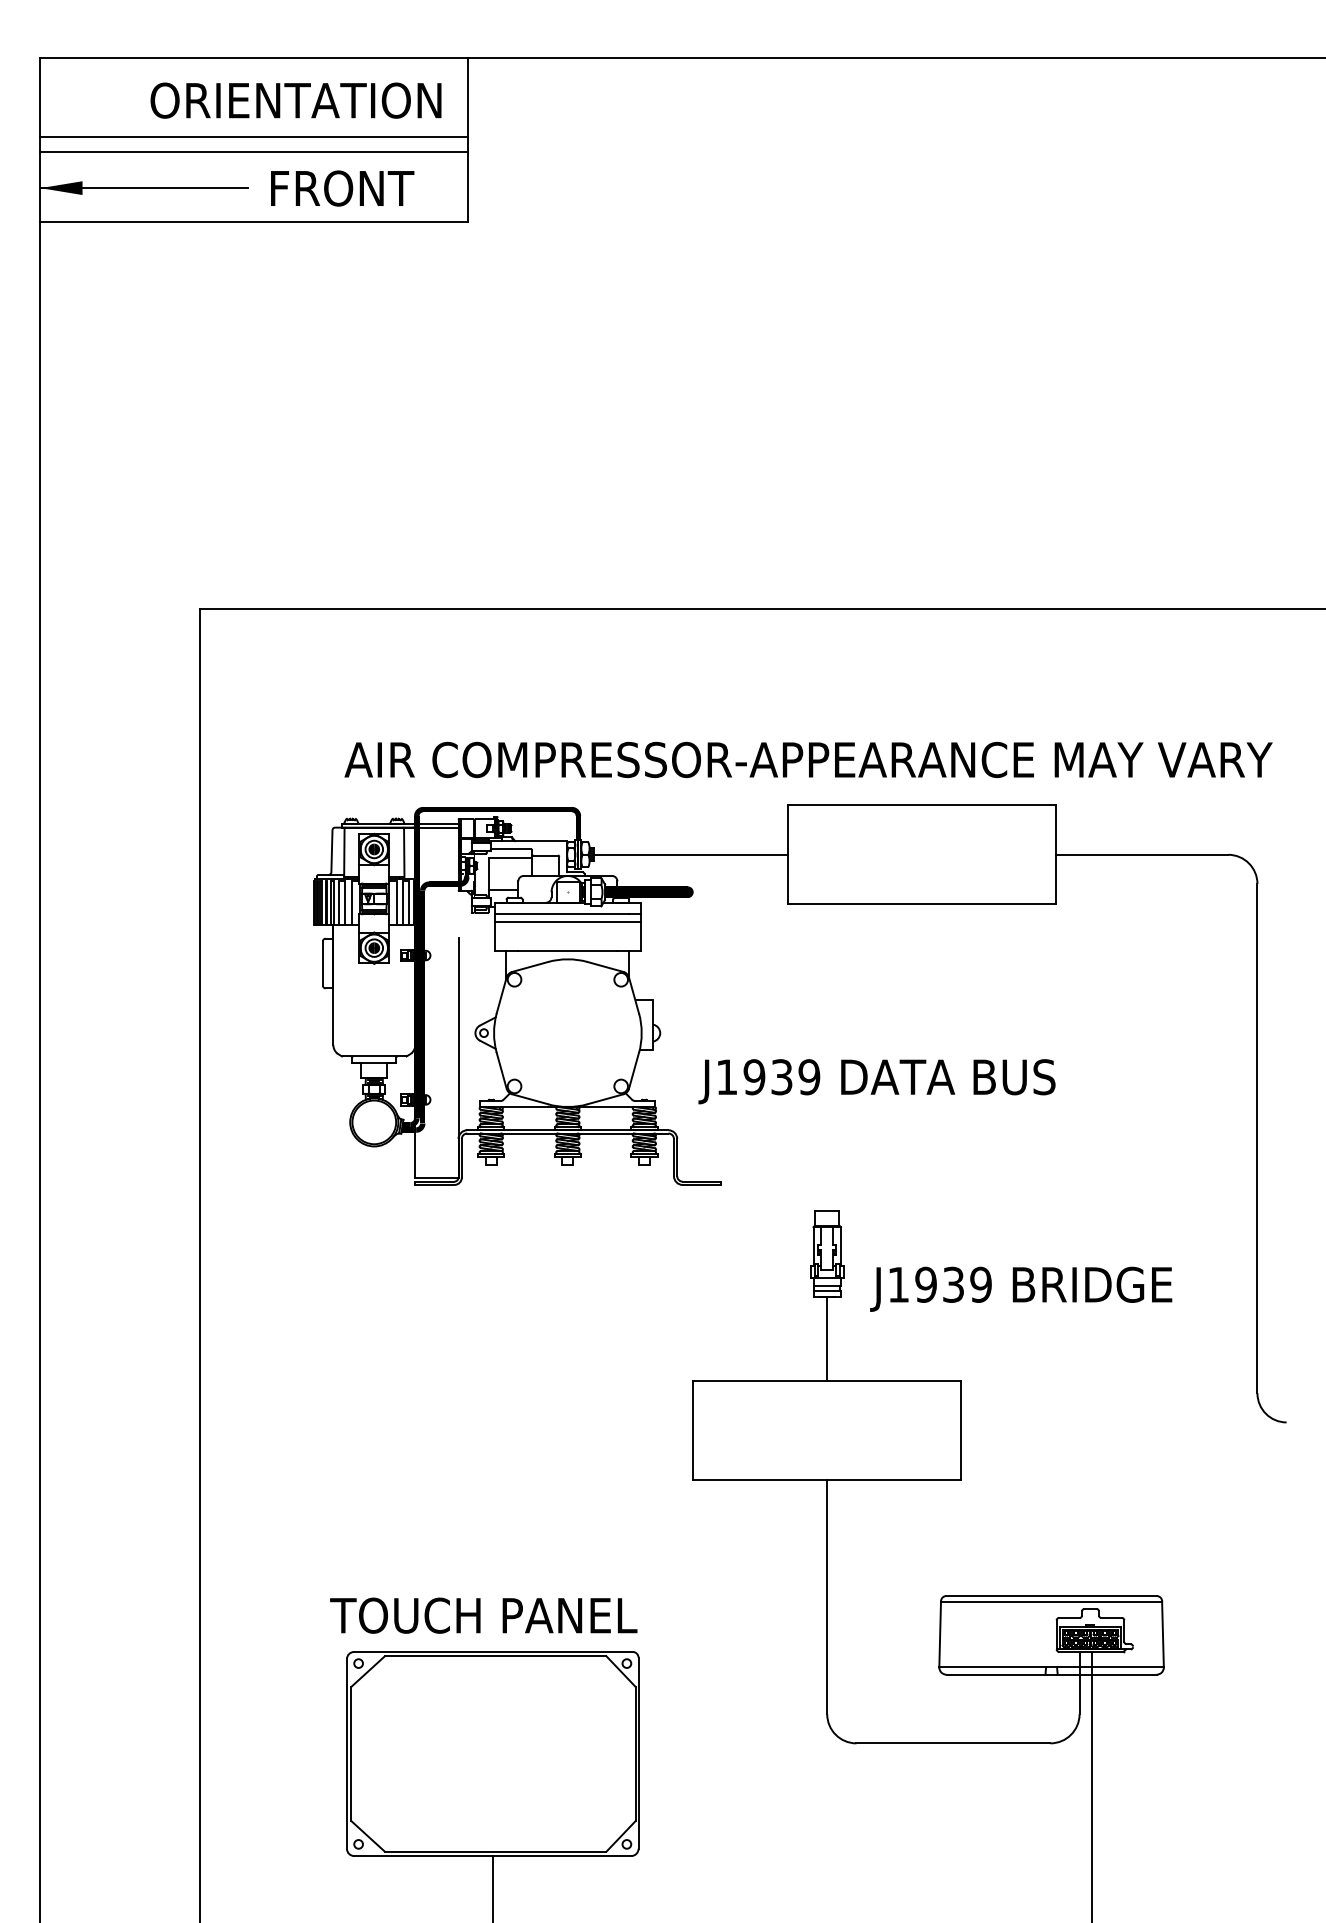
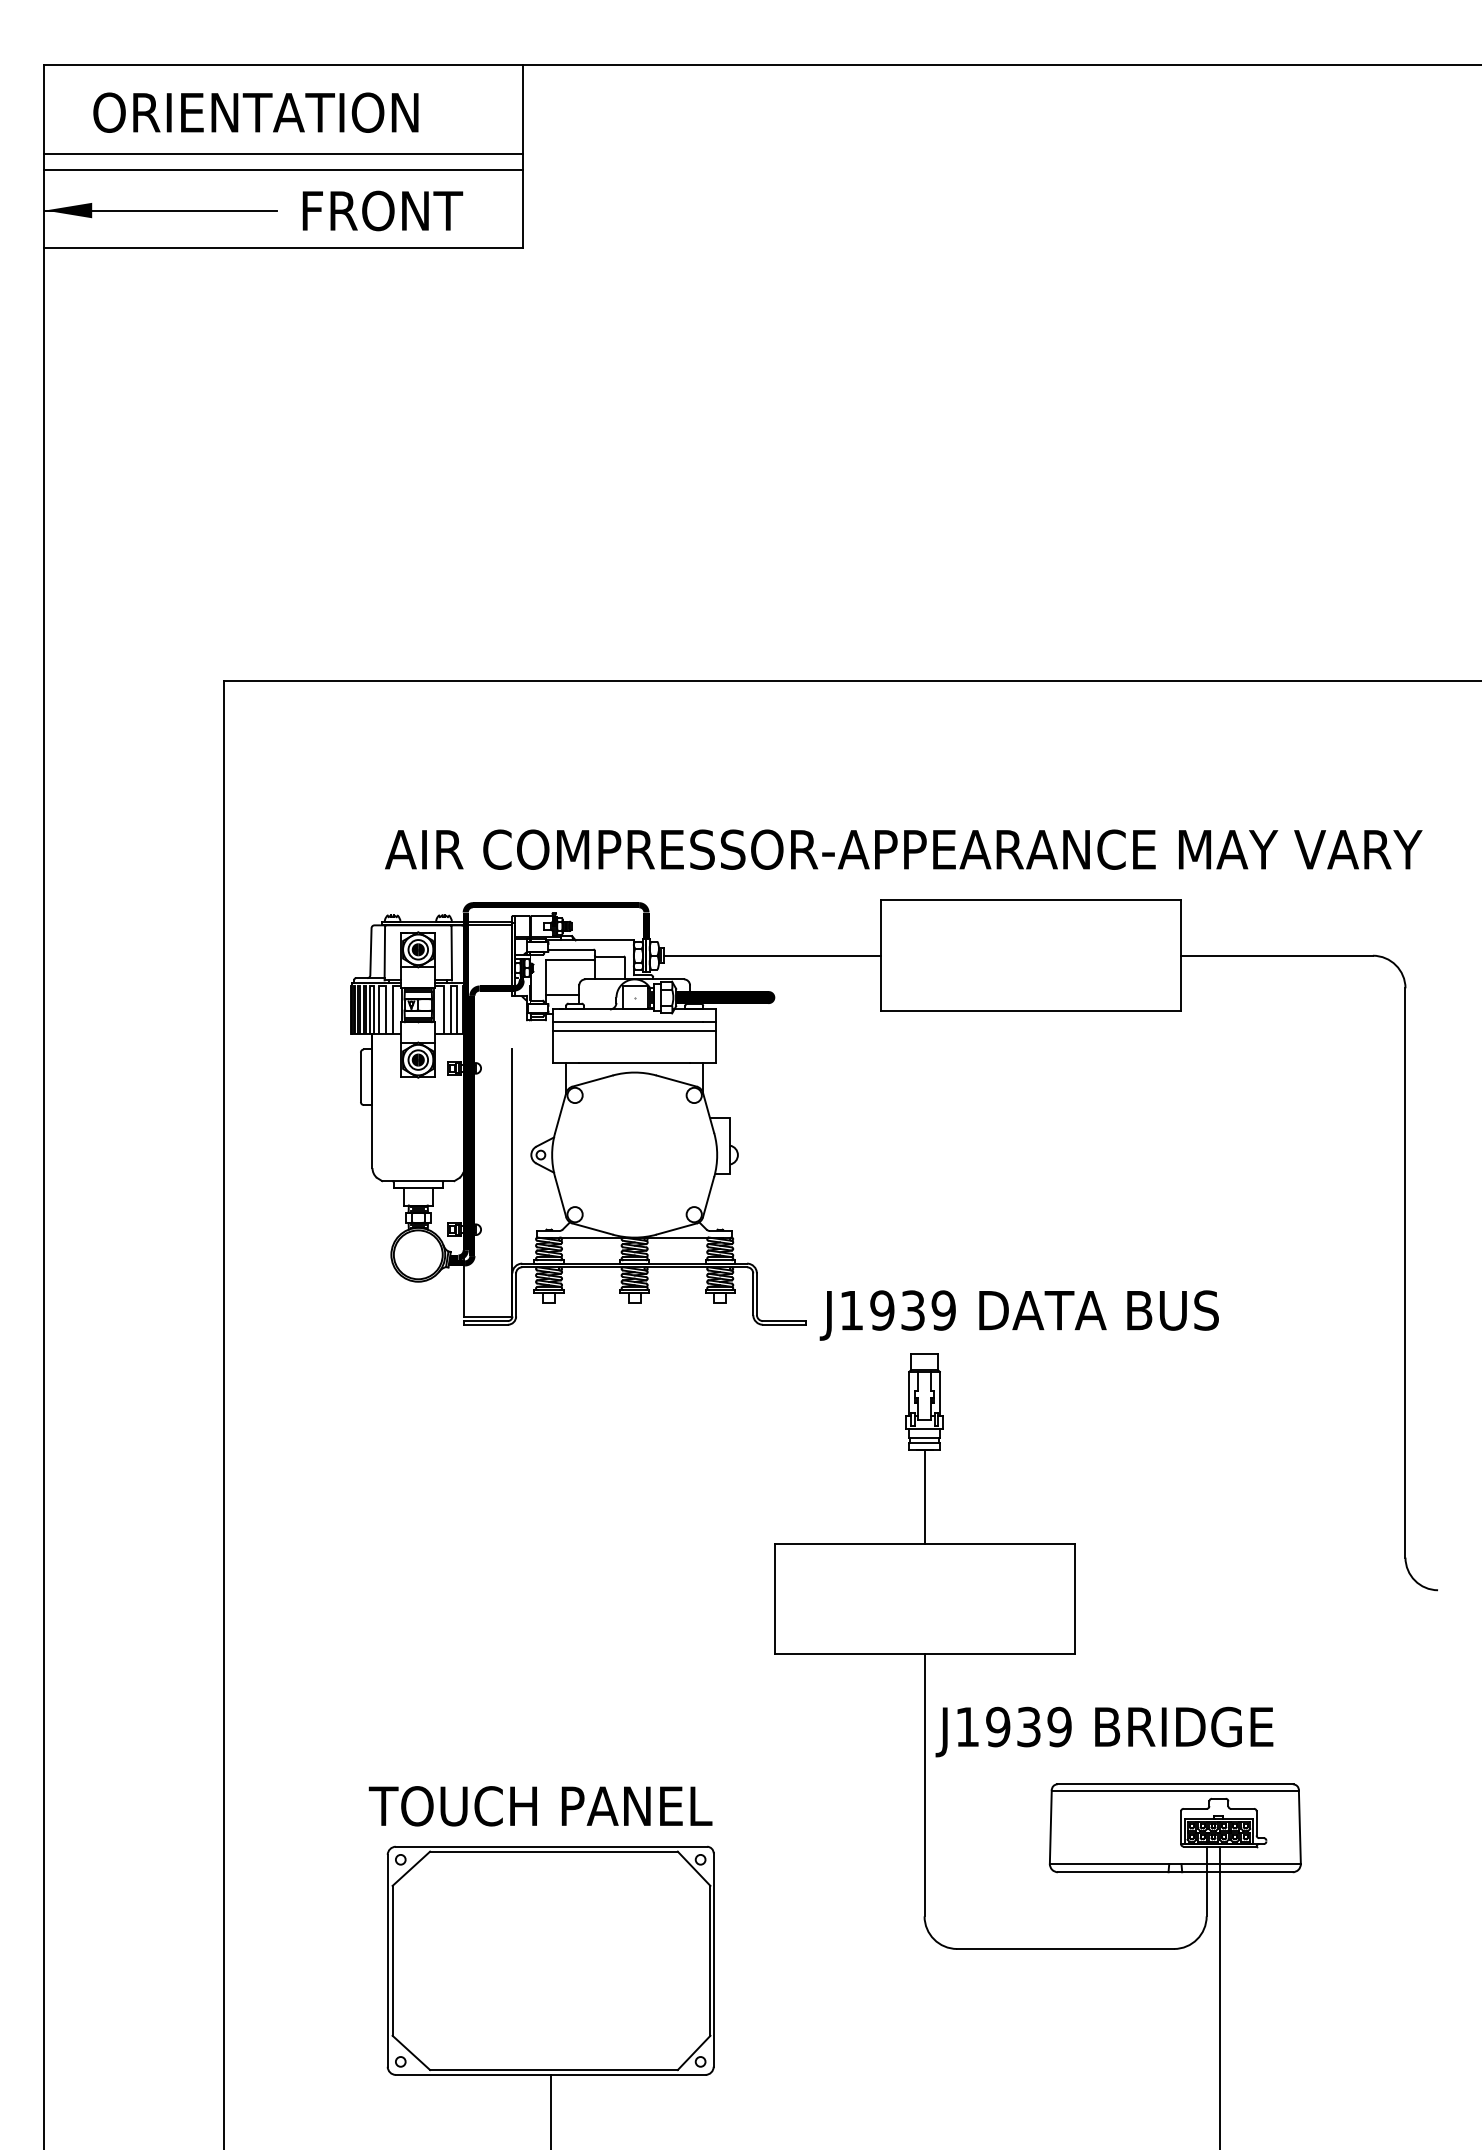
text: (295, 100) -> (255, 112), moved
text: (876, 1081) -> (1018, 1315), moved
text: (1021, 1288) -> (1104, 1731), moved

